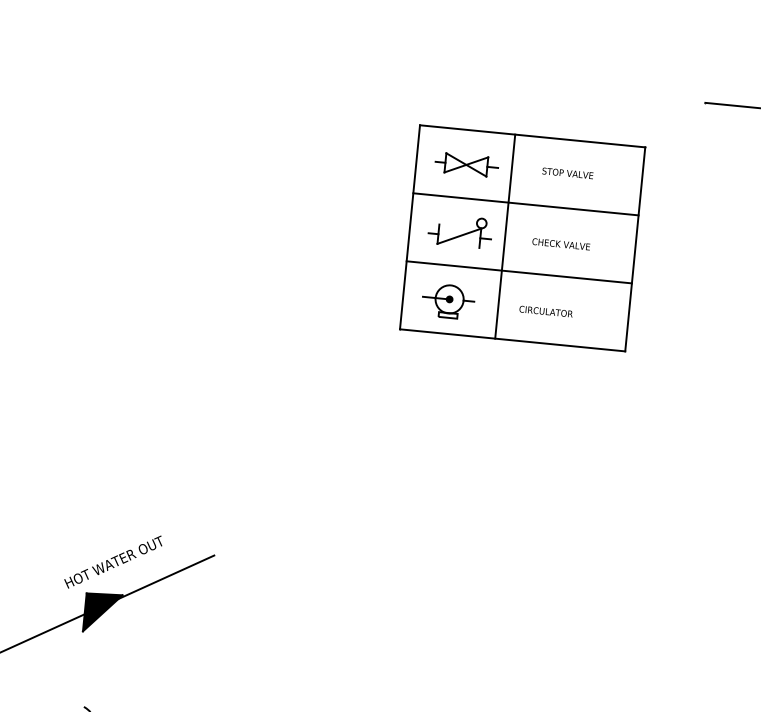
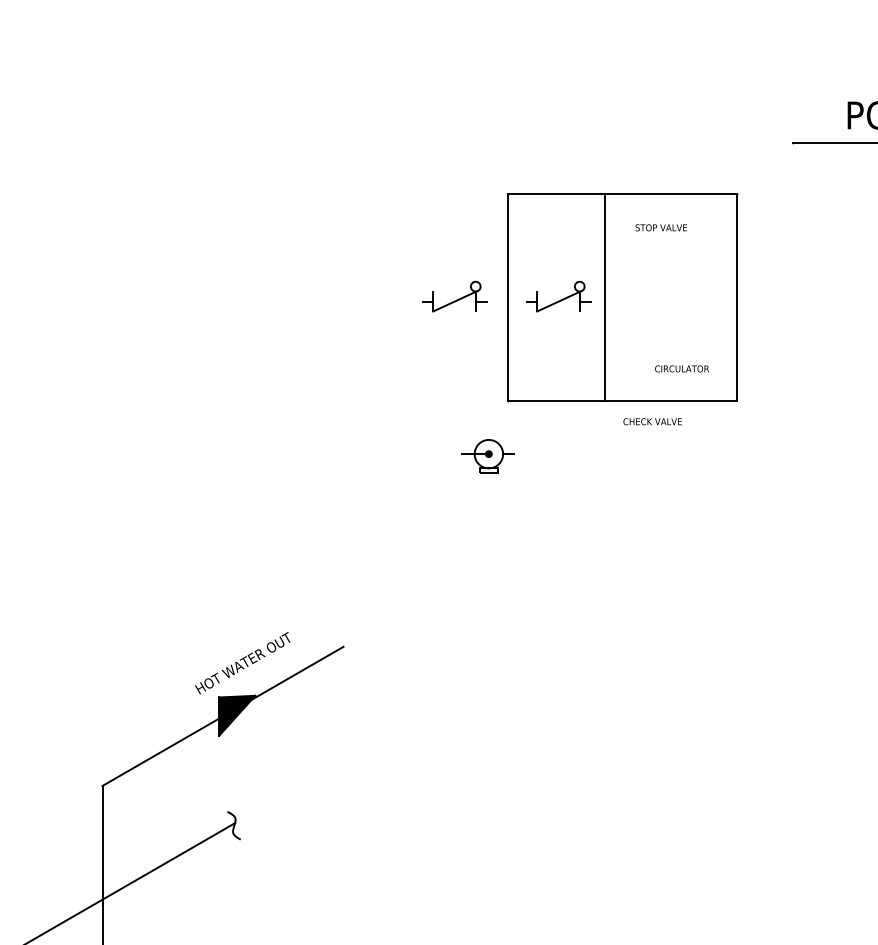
part: (466, 164) -> (558, 228), removed
line: (525, 204) -> (621, 263), removed
part: (357, 221) -> (454, 296), added
text: (561, 244) -> (652, 421), moved
line: (518, 272) -> (621, 332), removed
part: (448, 301) -> (487, 456), moved
text: (545, 311) -> (681, 368), moved

